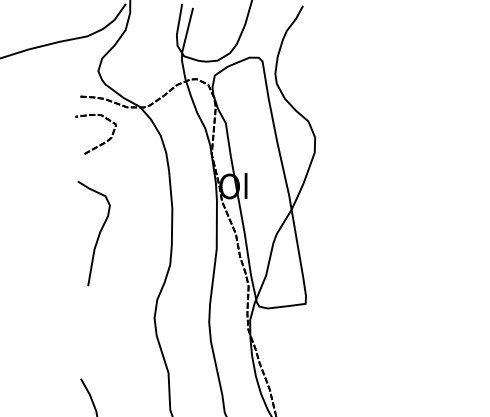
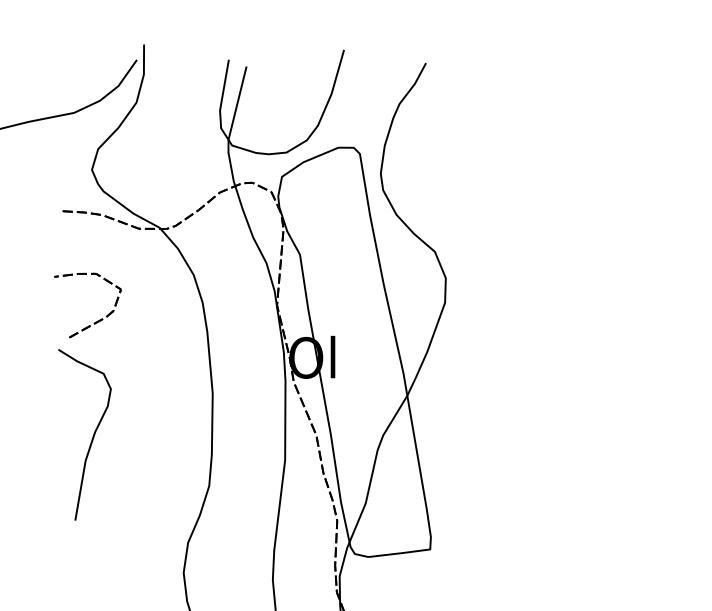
part: (102, 142) -> (98, 318), moved

